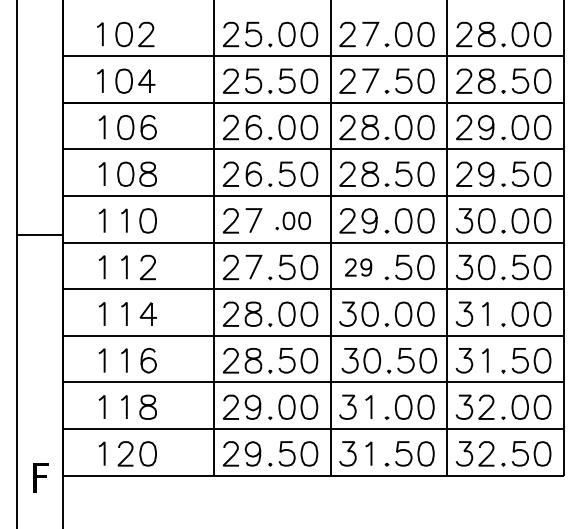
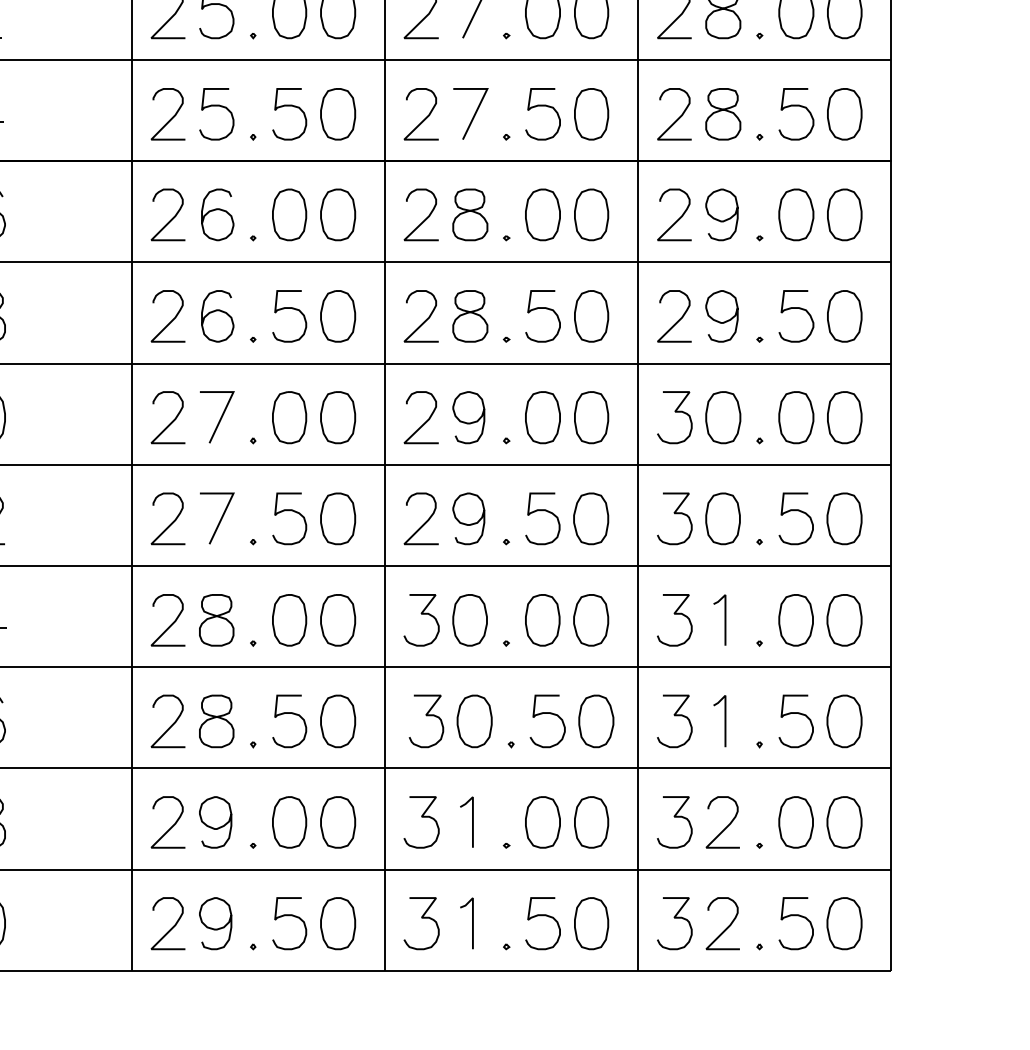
part: (293, 220) -> (303, 416), size x1.43
part: (358, 267) -> (444, 518), size x1.43

